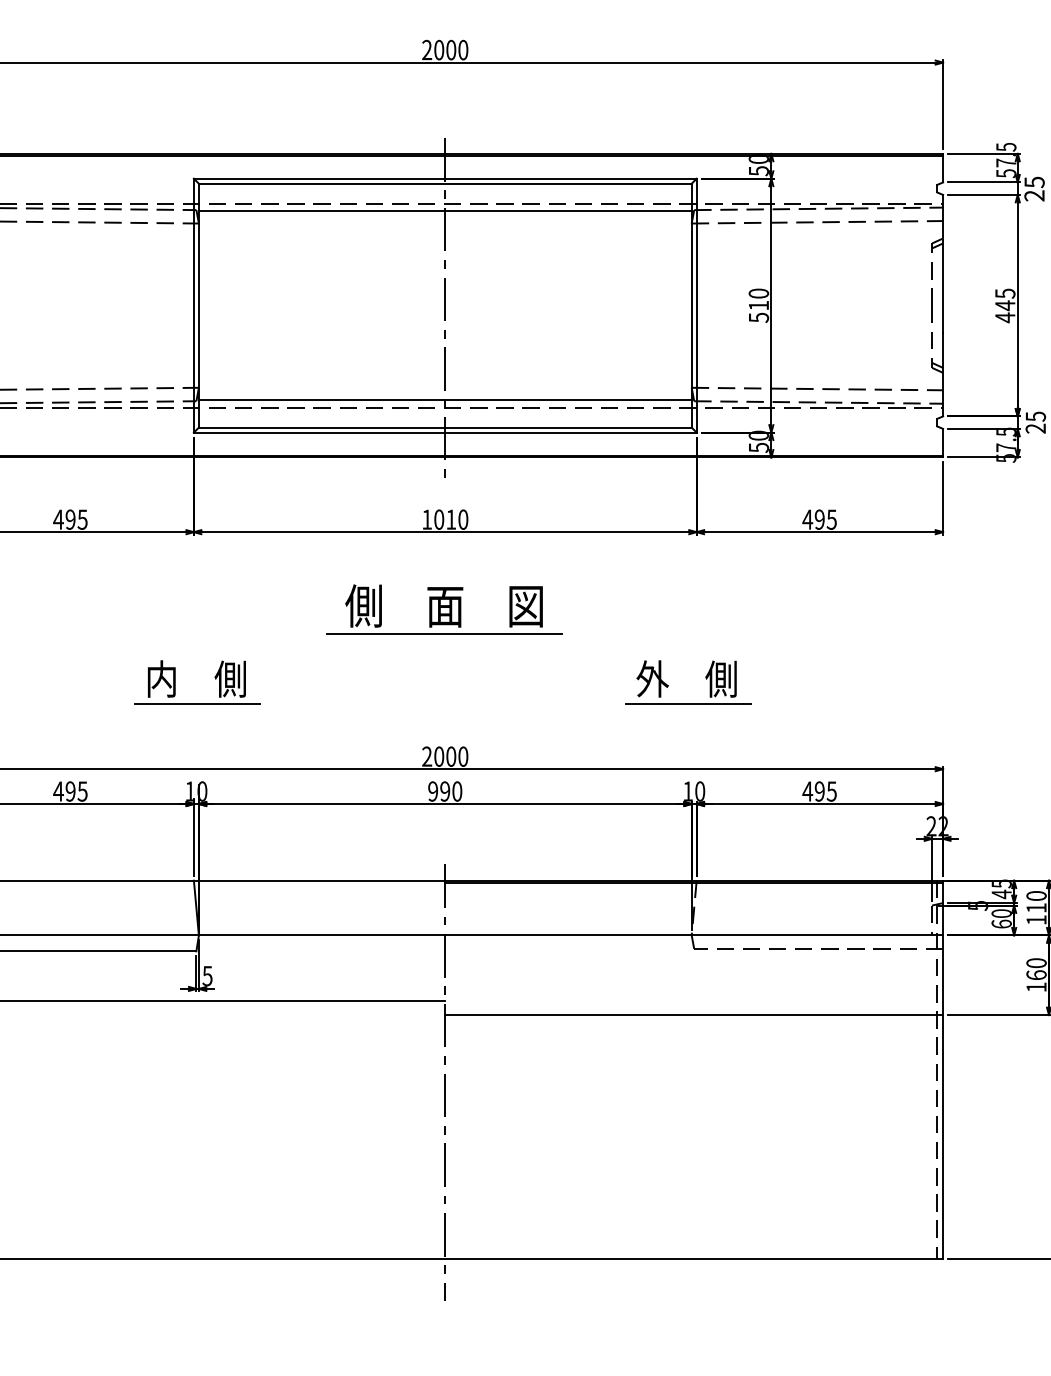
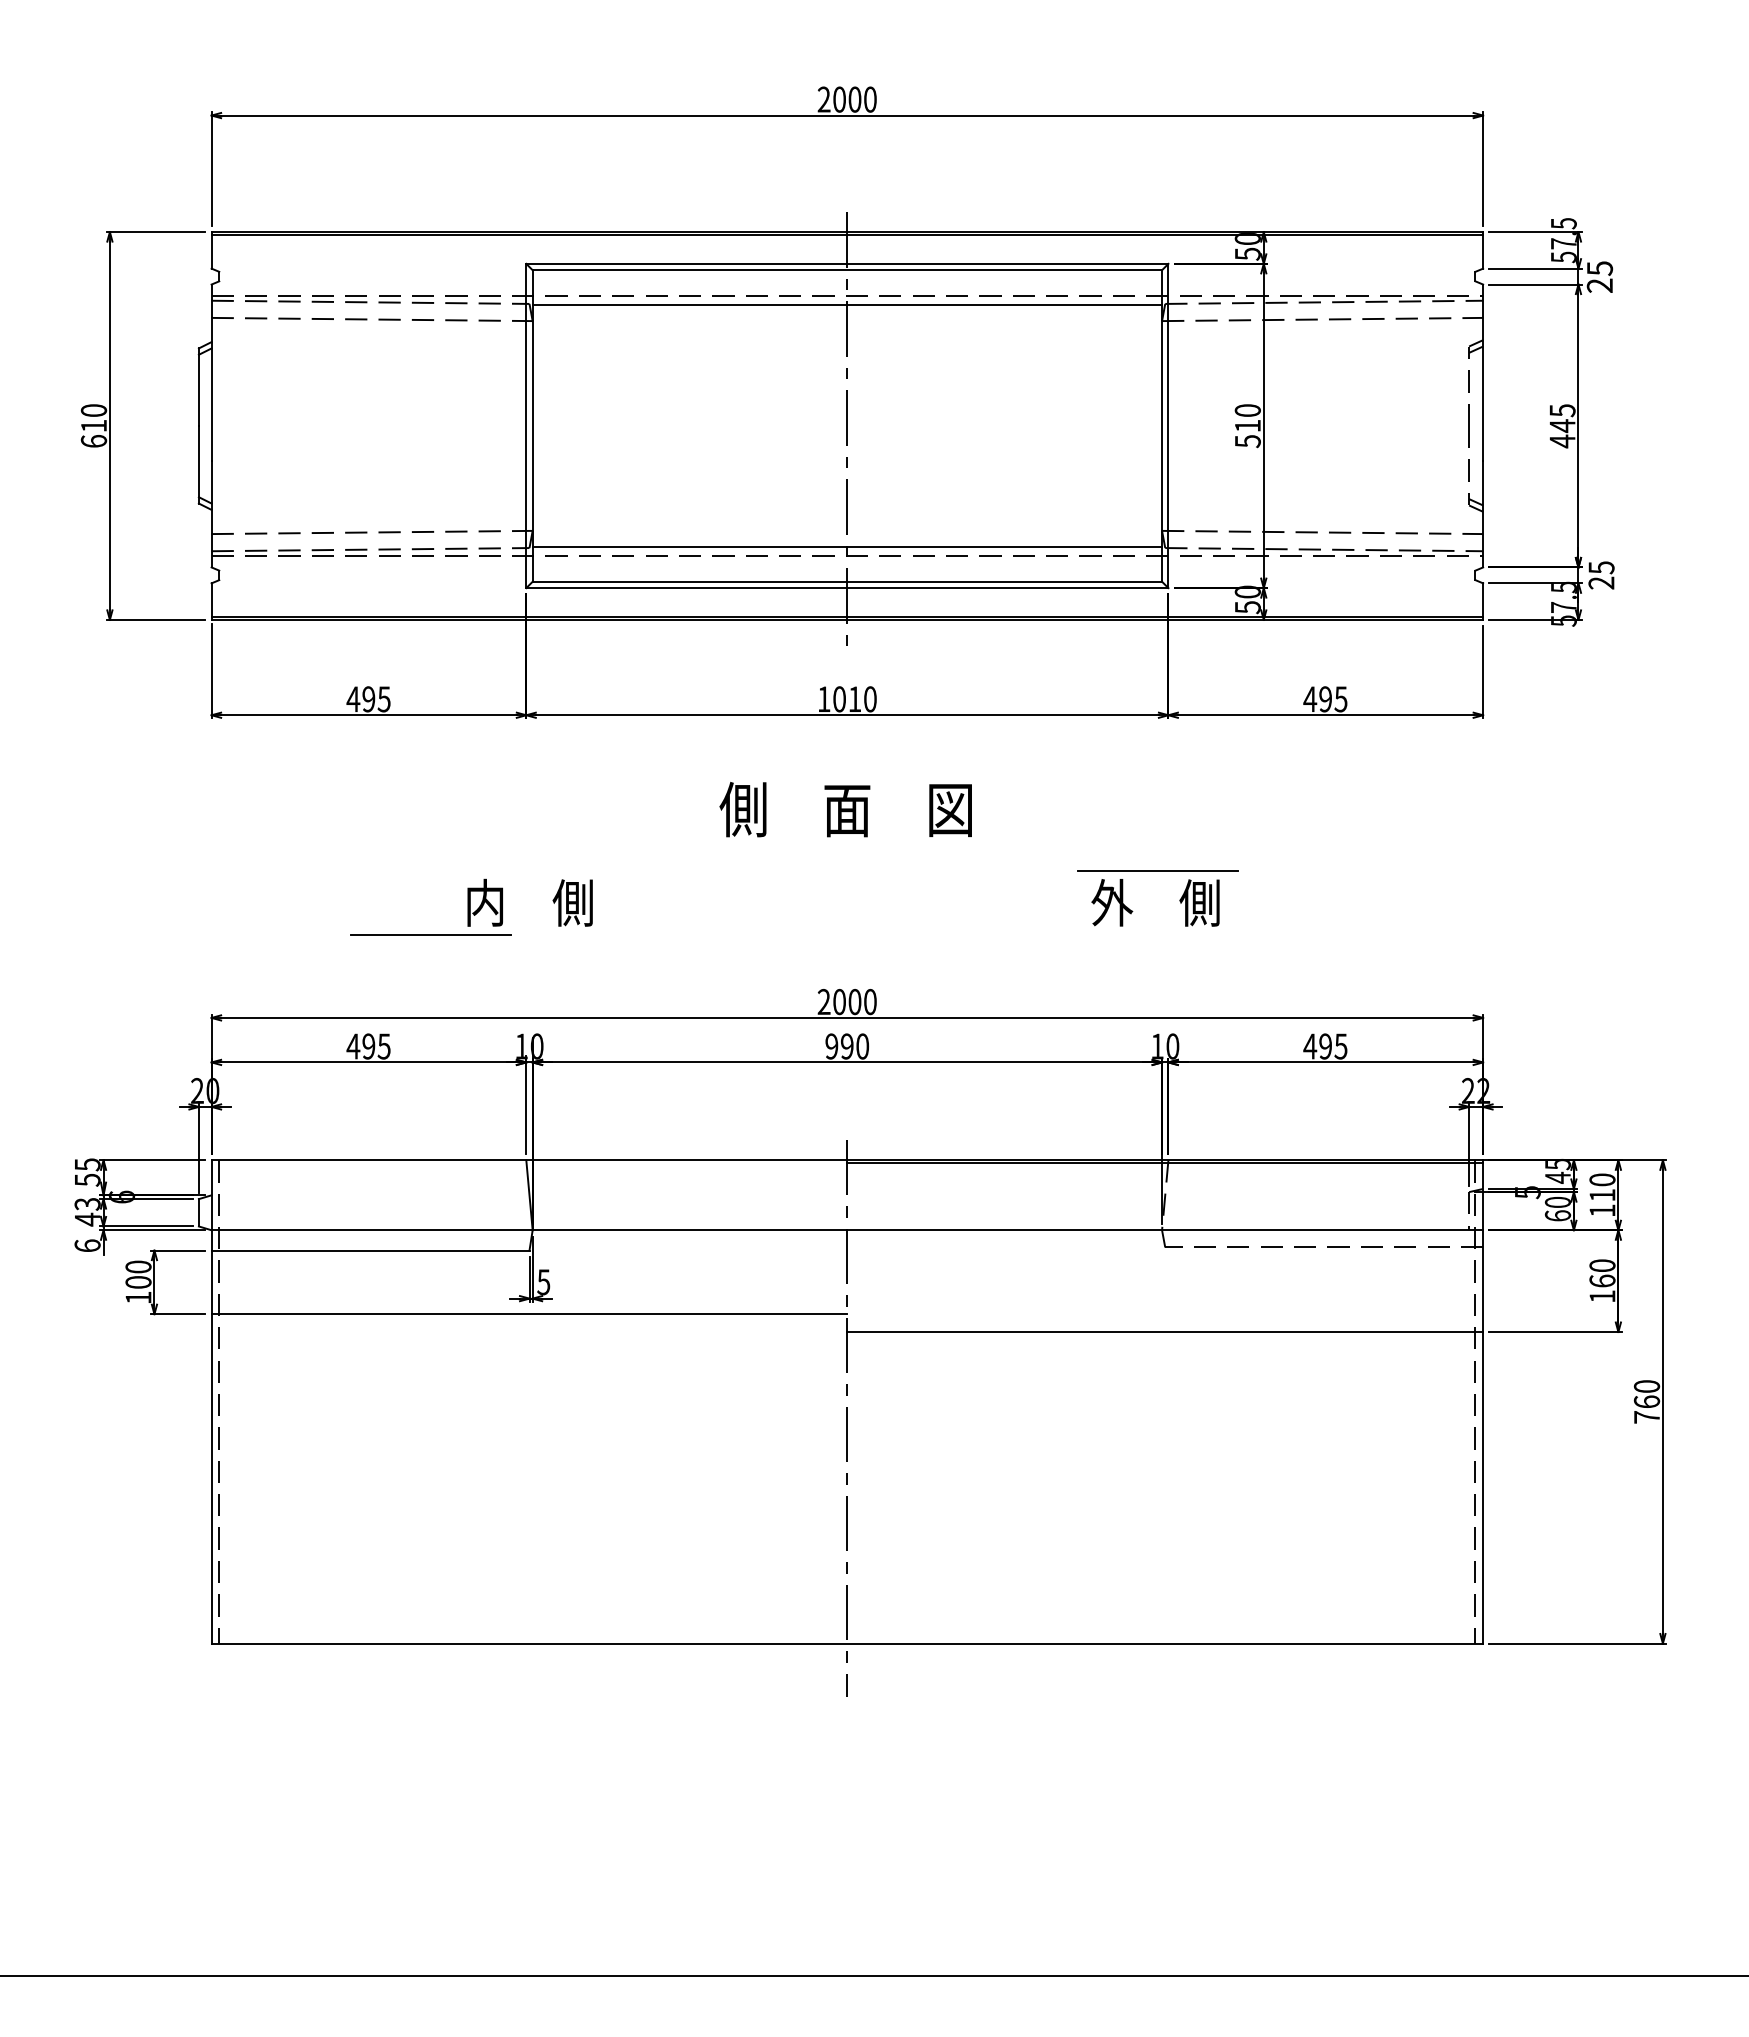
line: (443, 634) -> (845, 845), removed
line: (197, 703) -> (430, 934), moved
line: (688, 703) -> (1157, 870), moved

